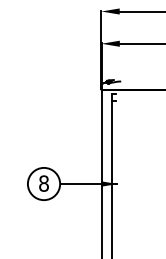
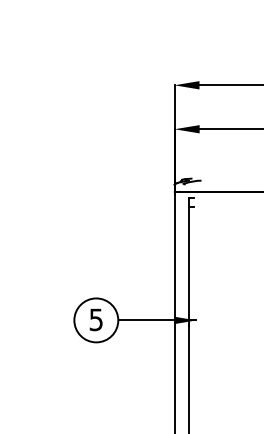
text: (44, 183) -> (96, 319), 8 -> 5

